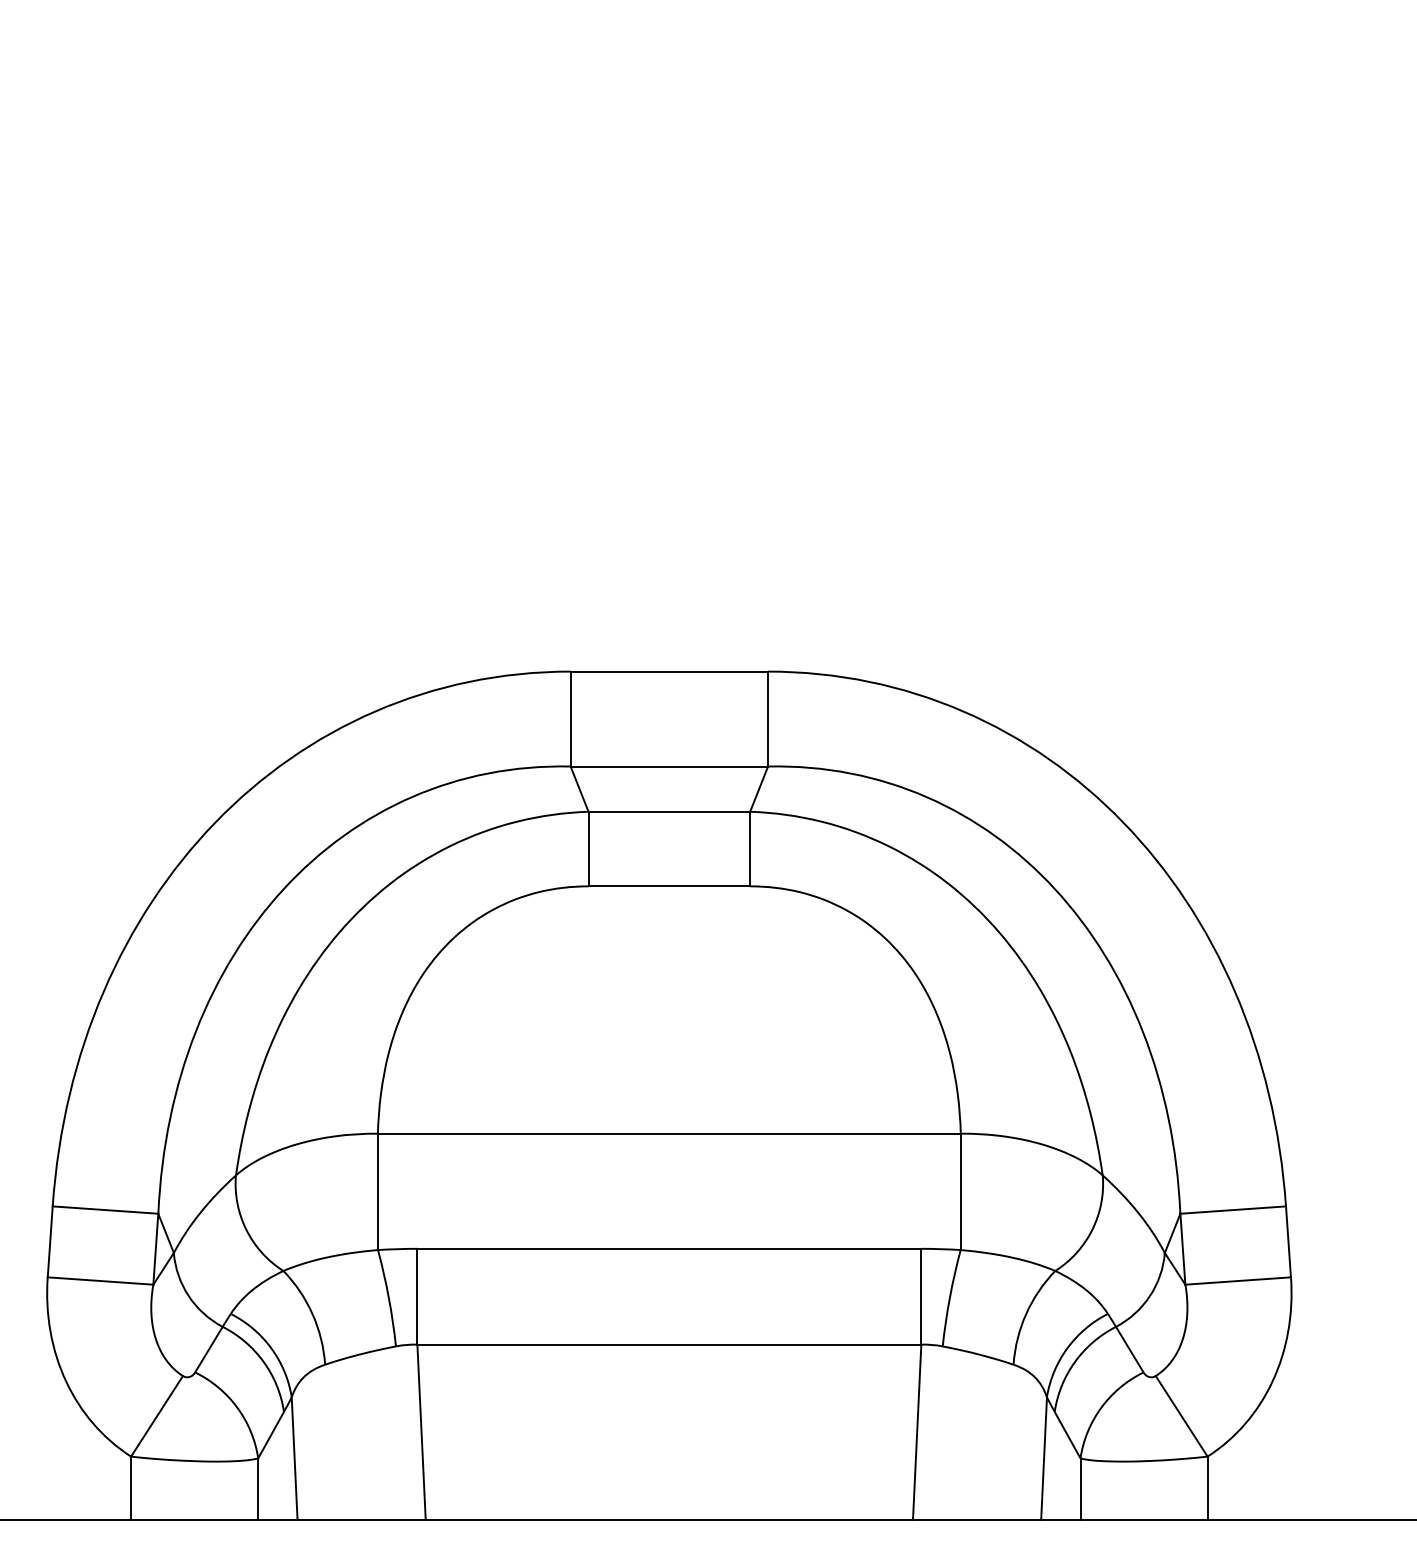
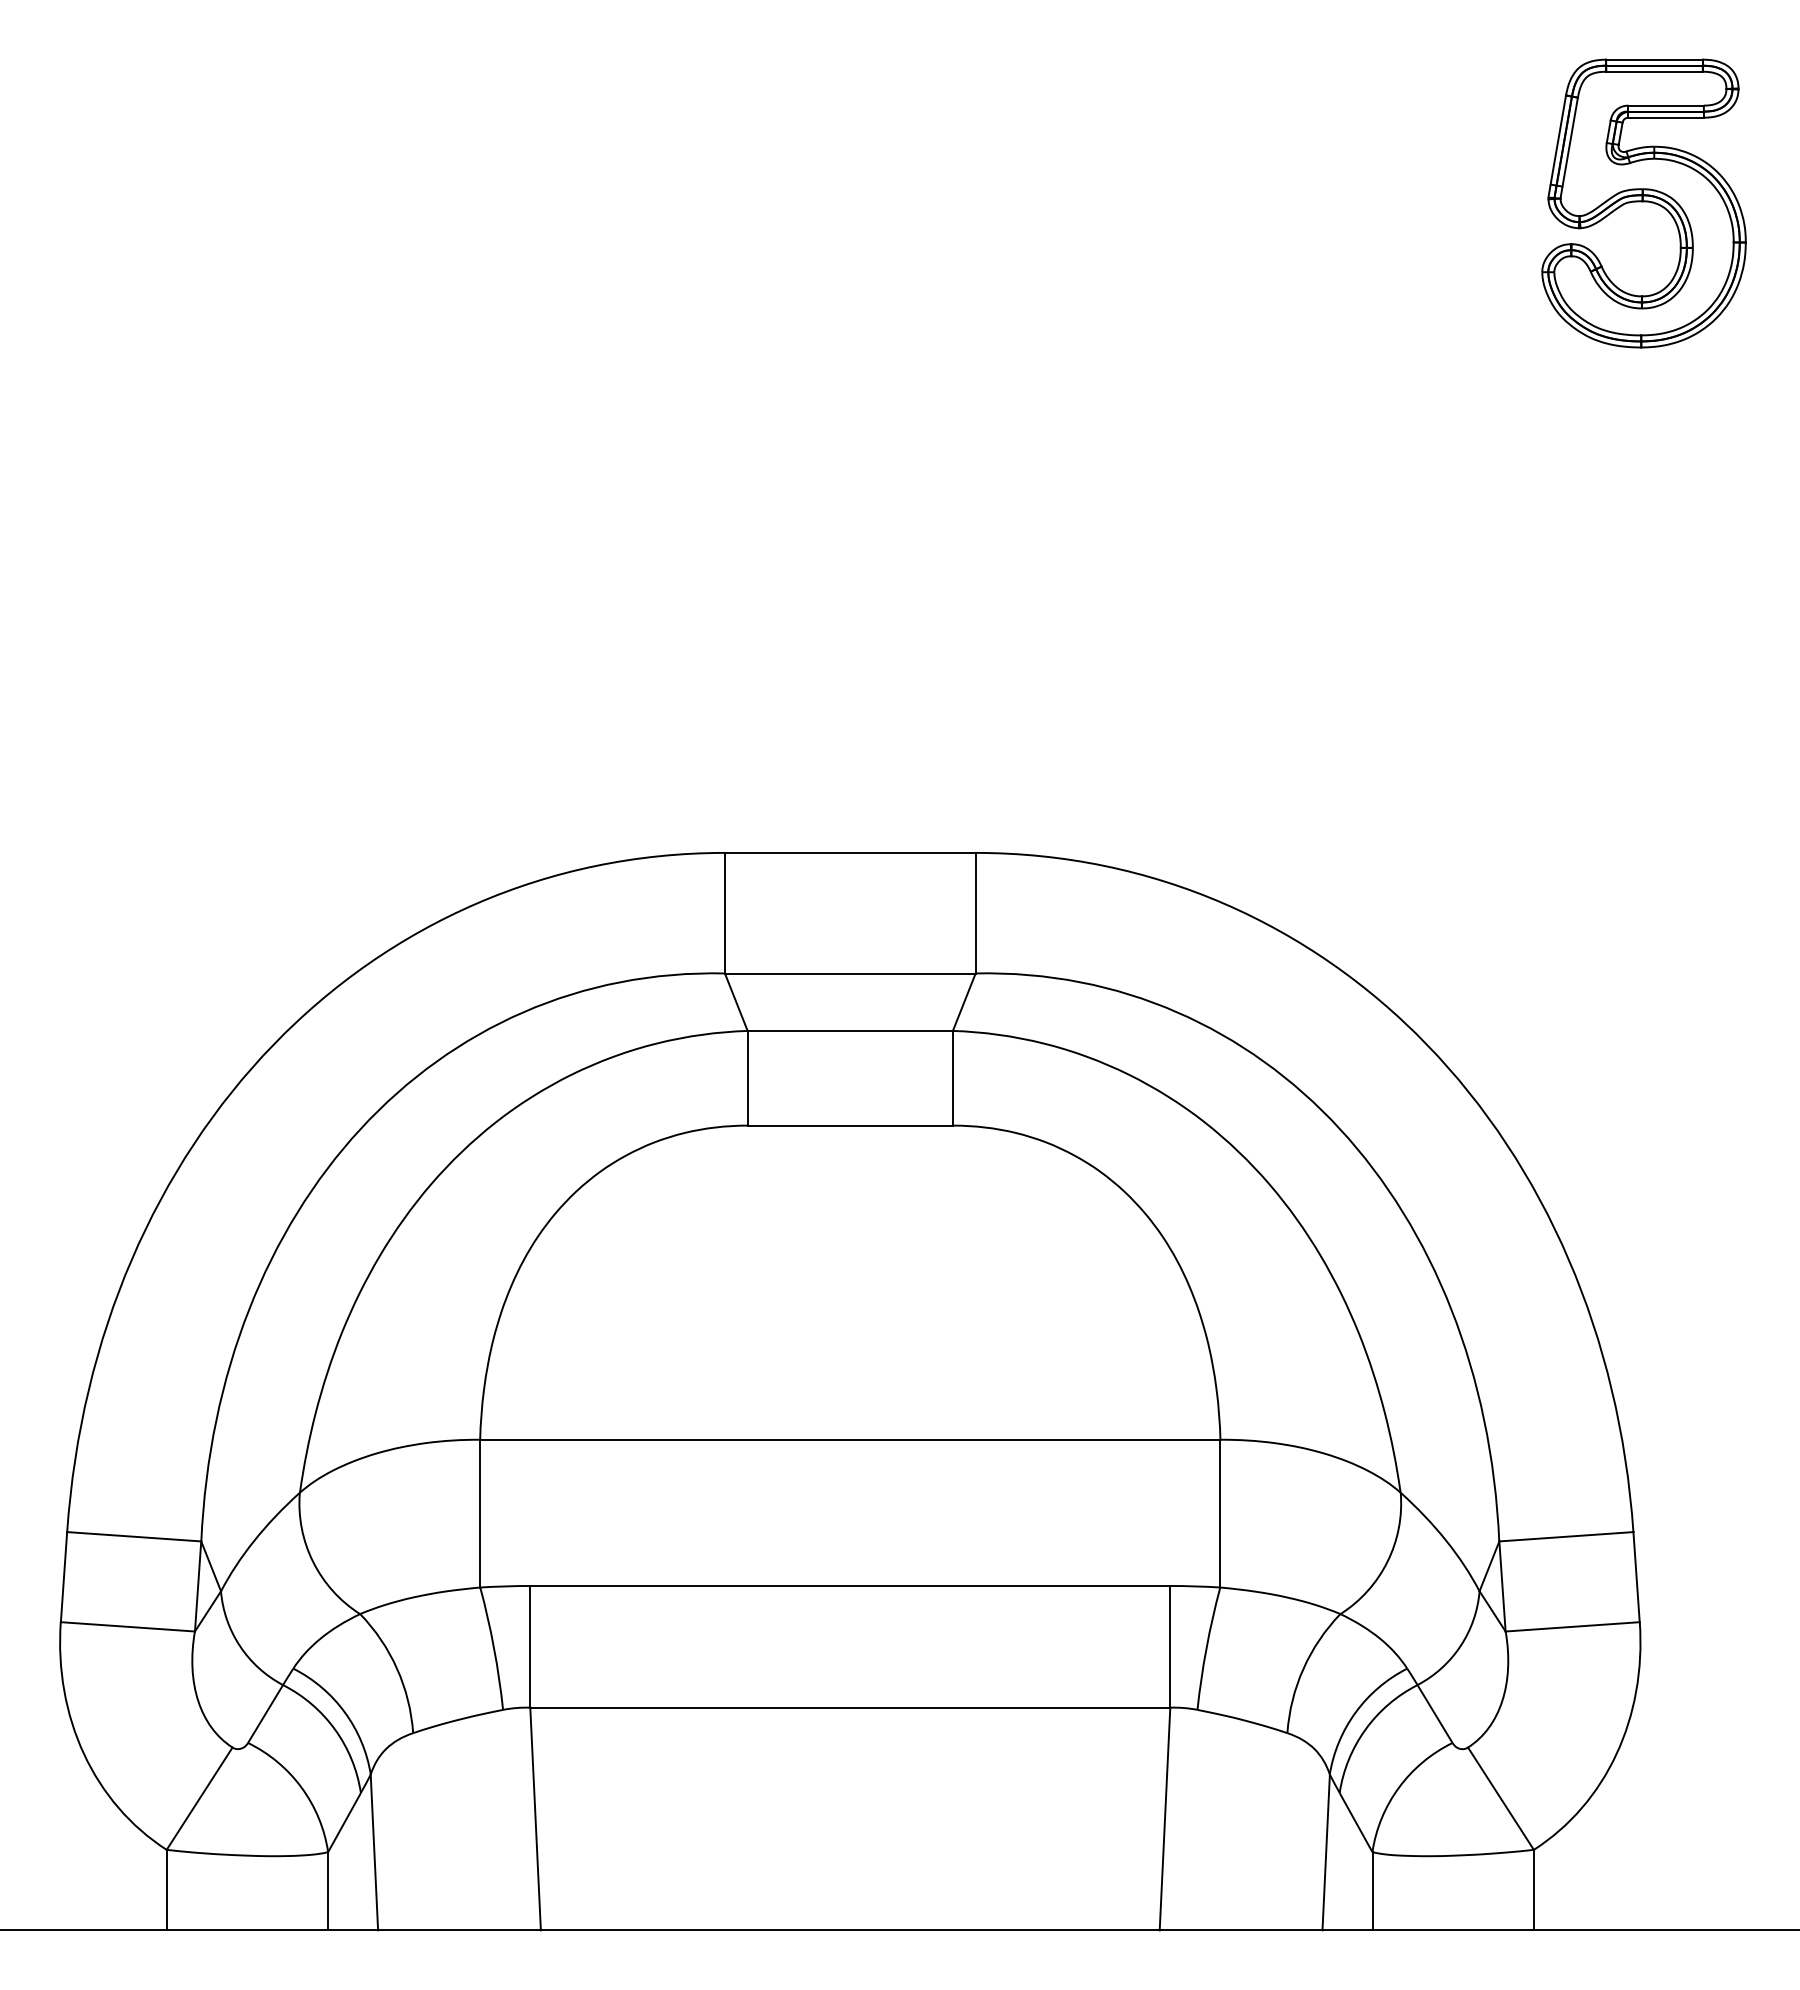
part: (1293, 160) -> (1643, 203), added

